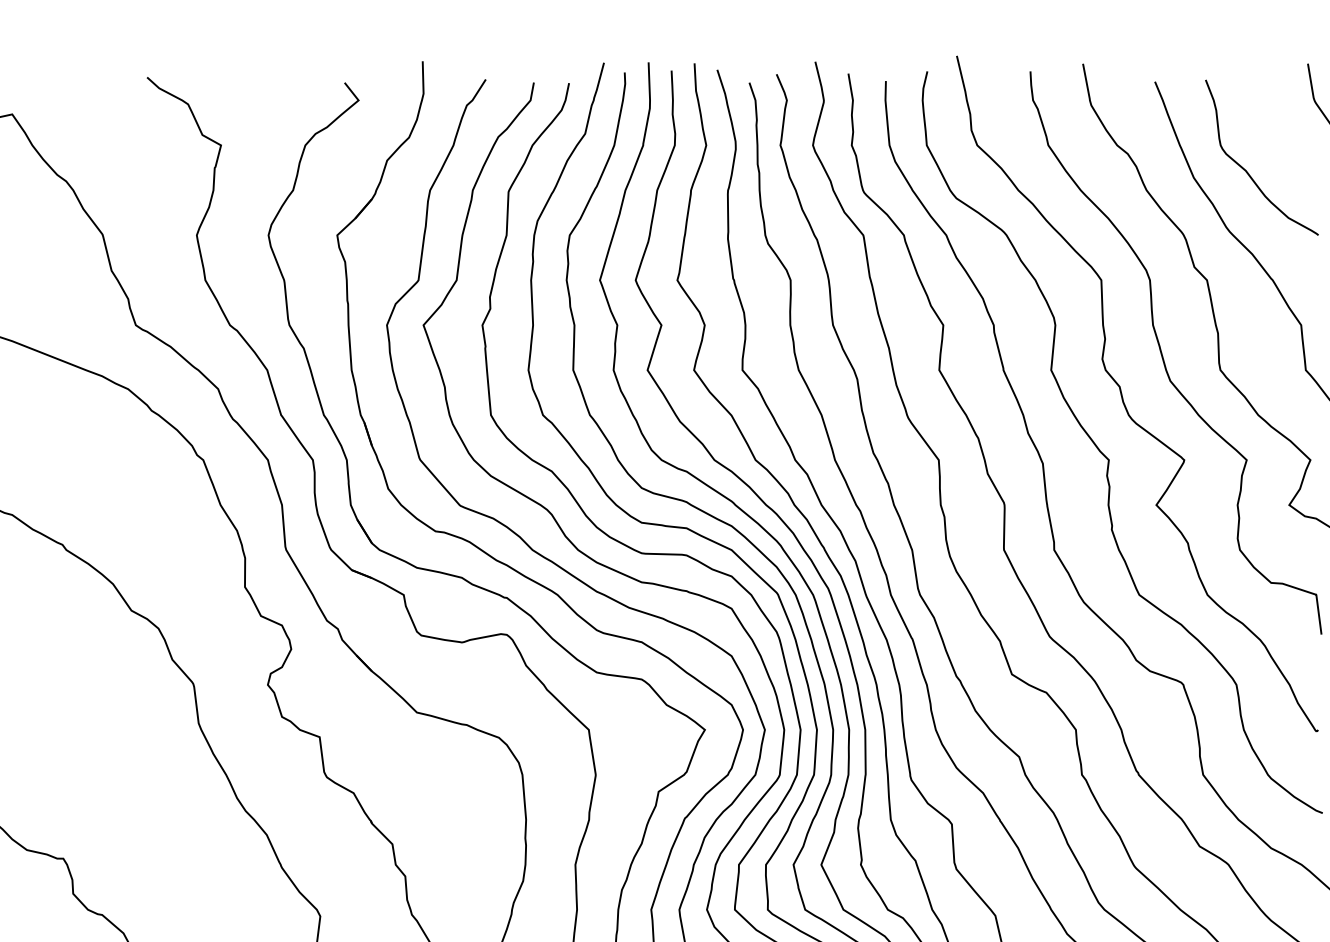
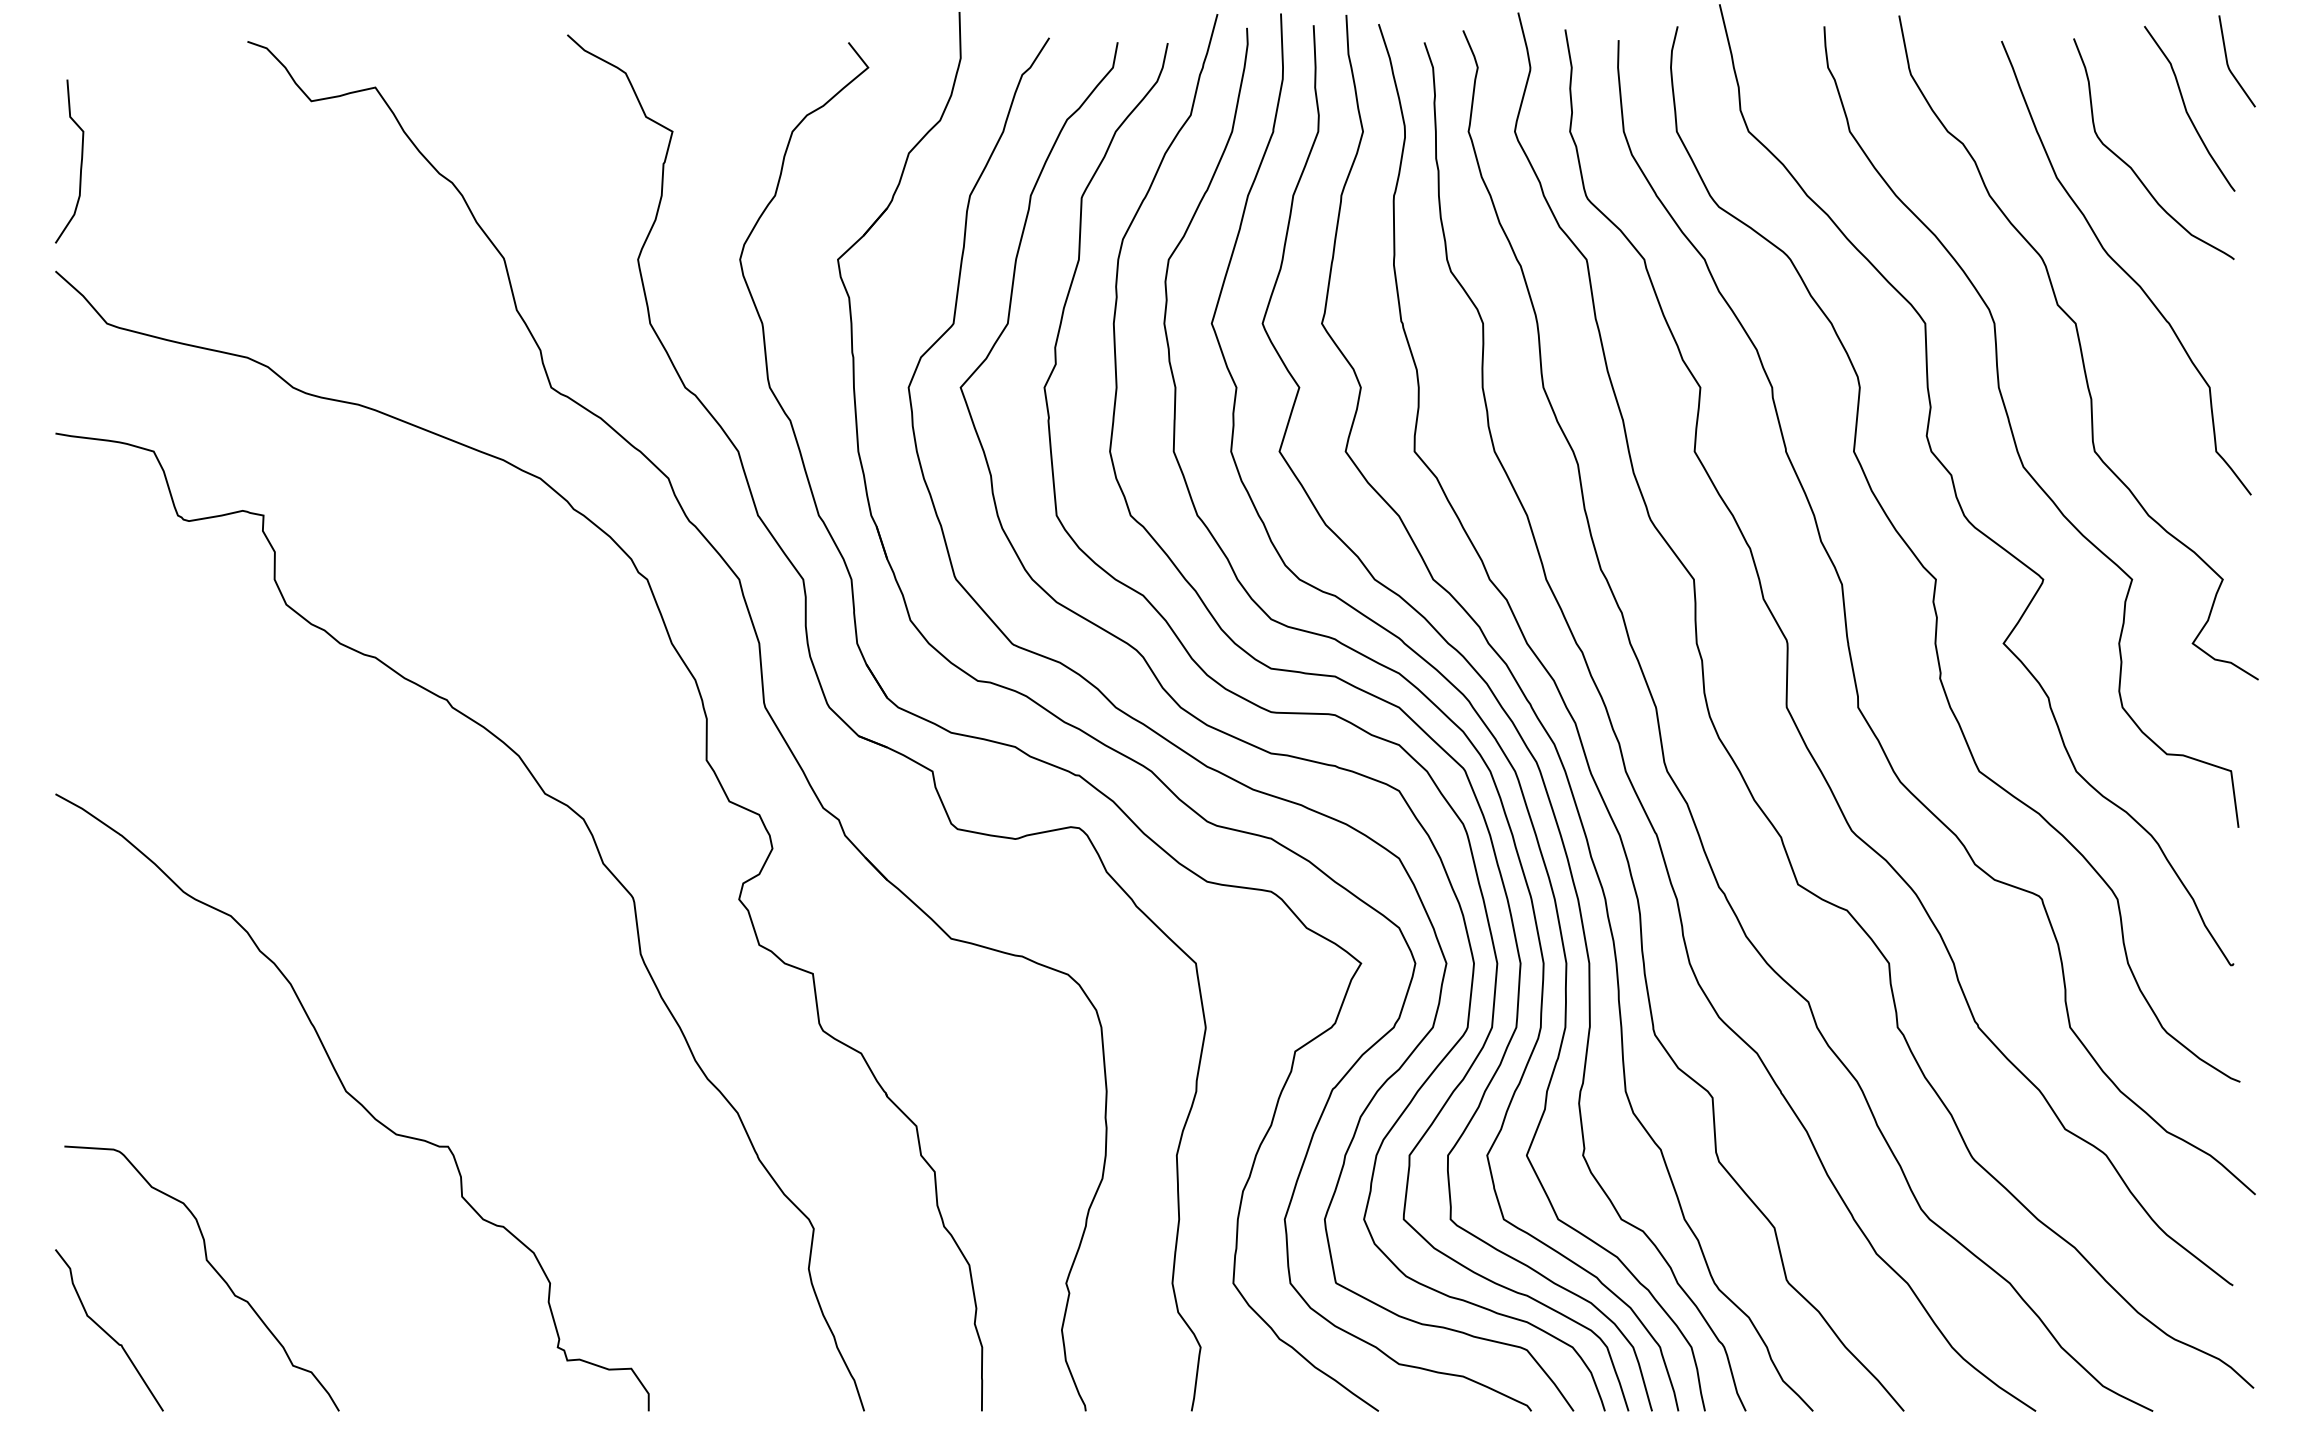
curve: (1285, 130) -> (2187, 110), added

